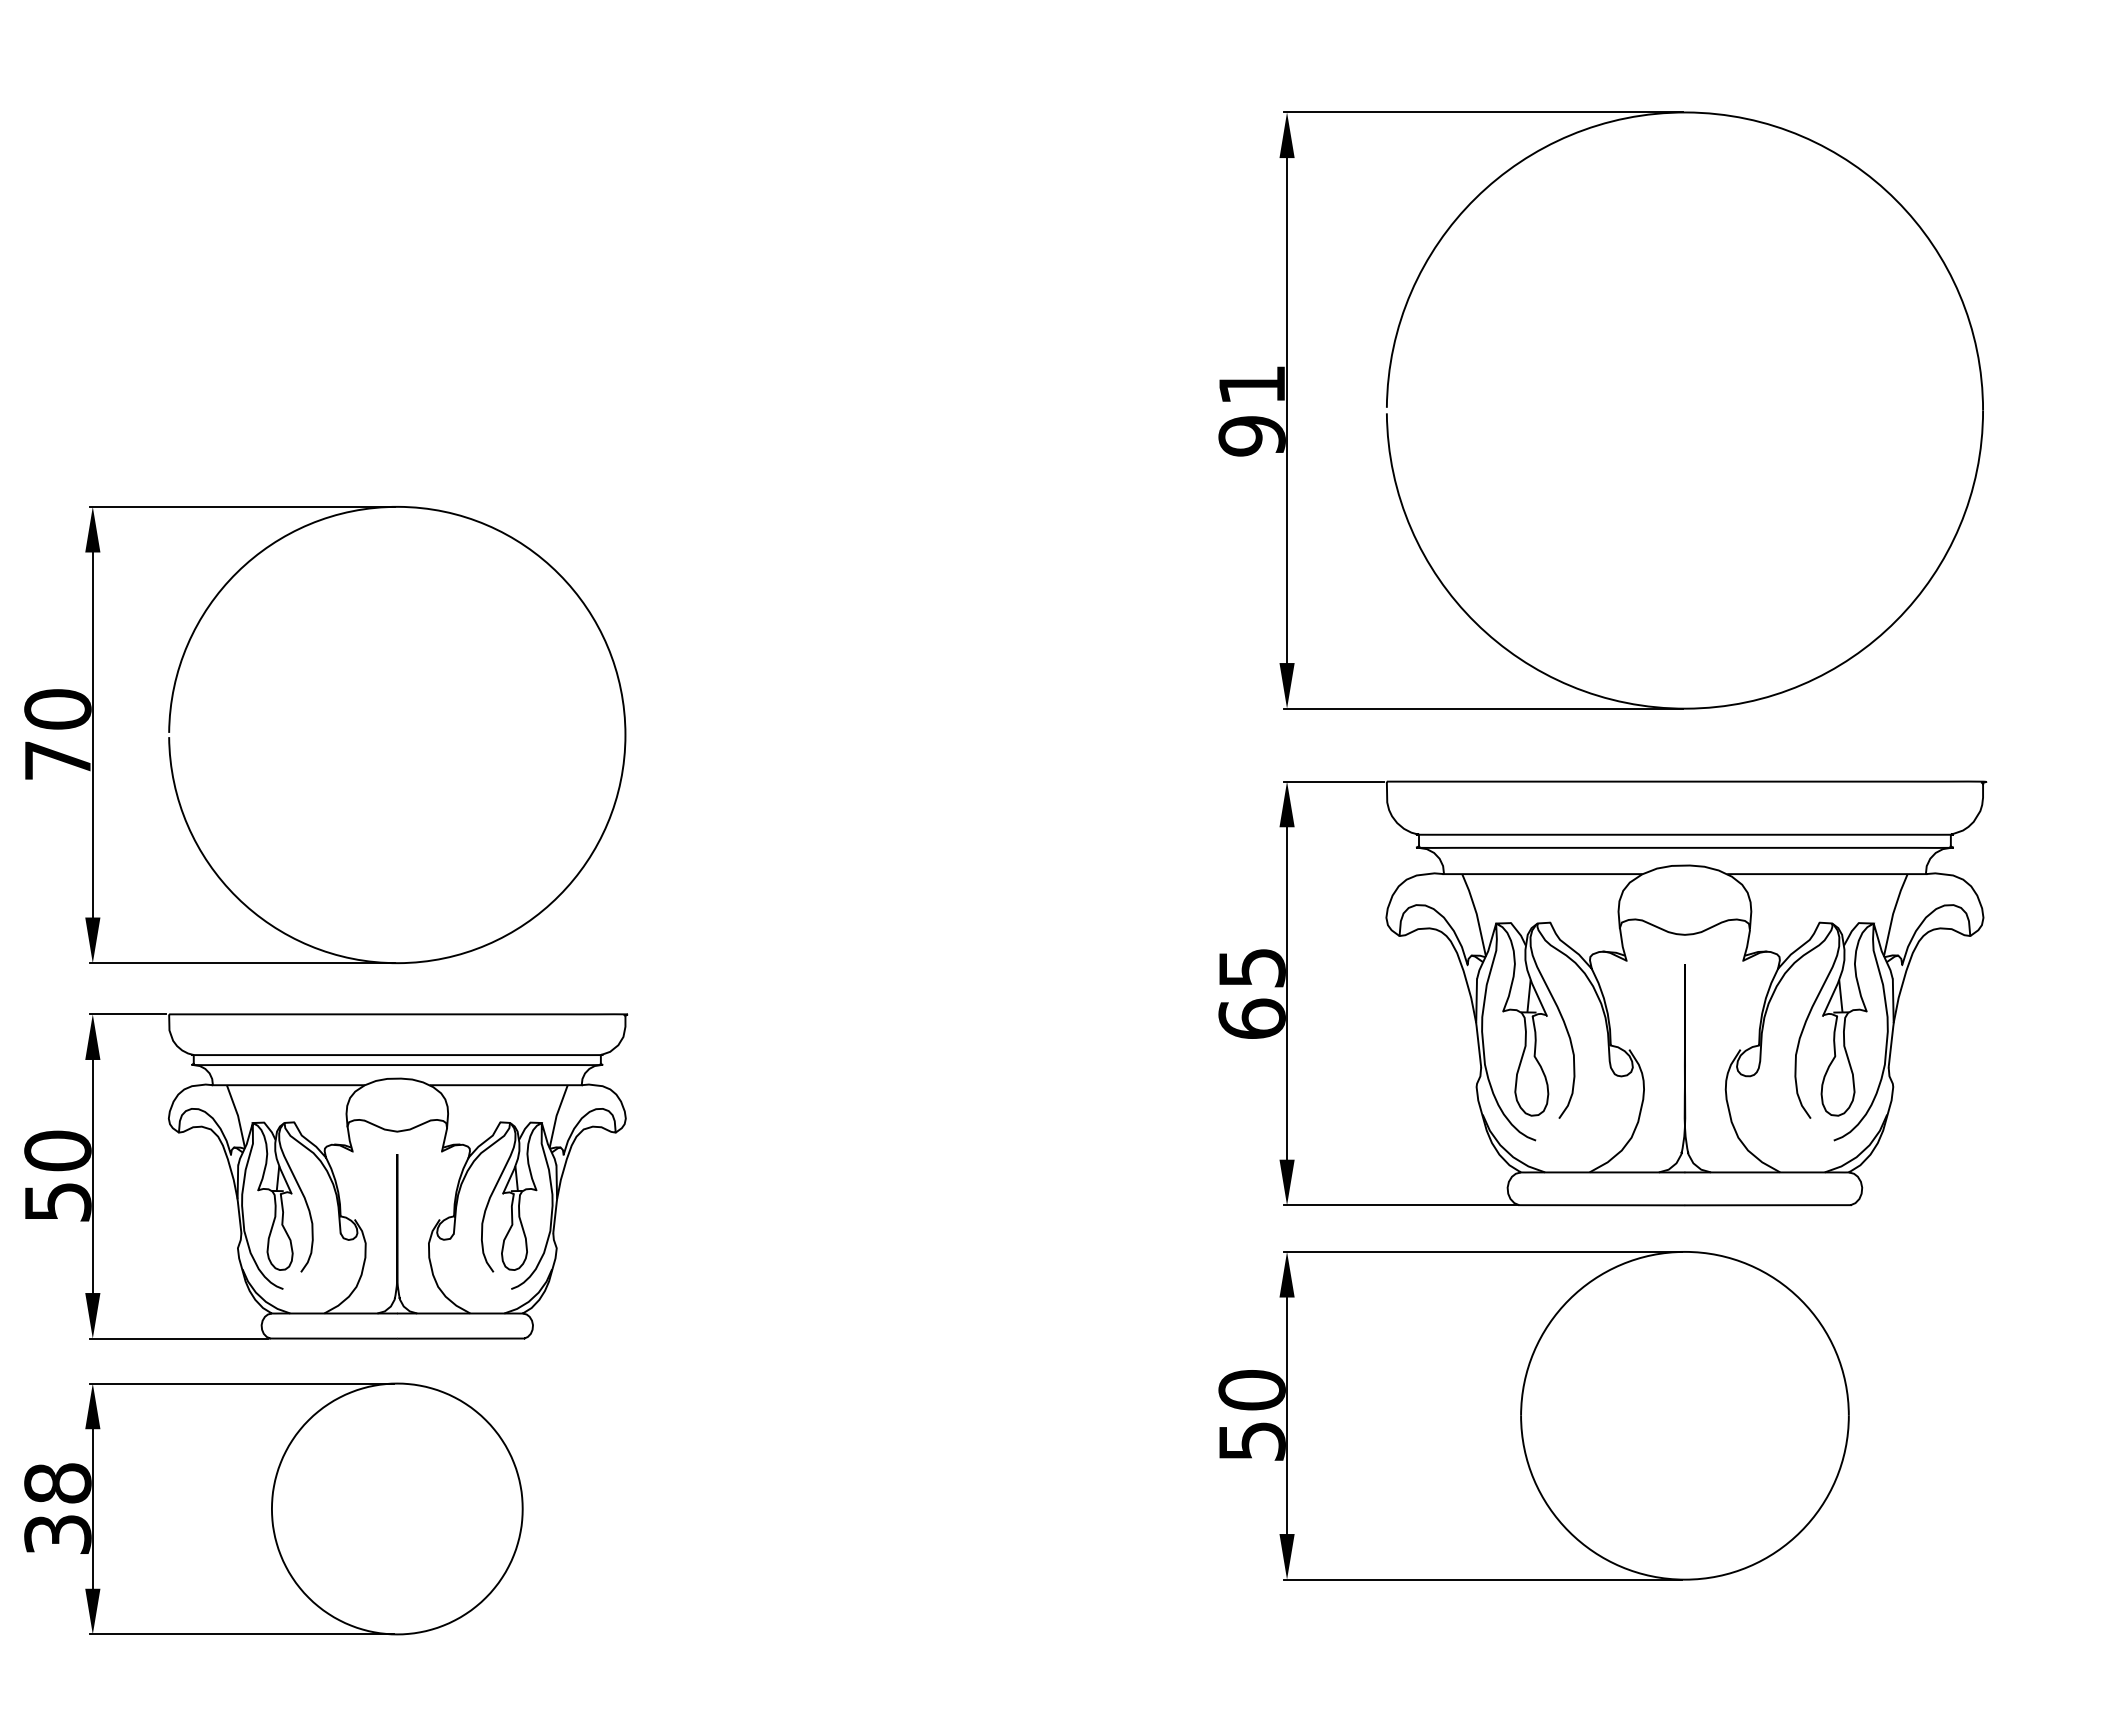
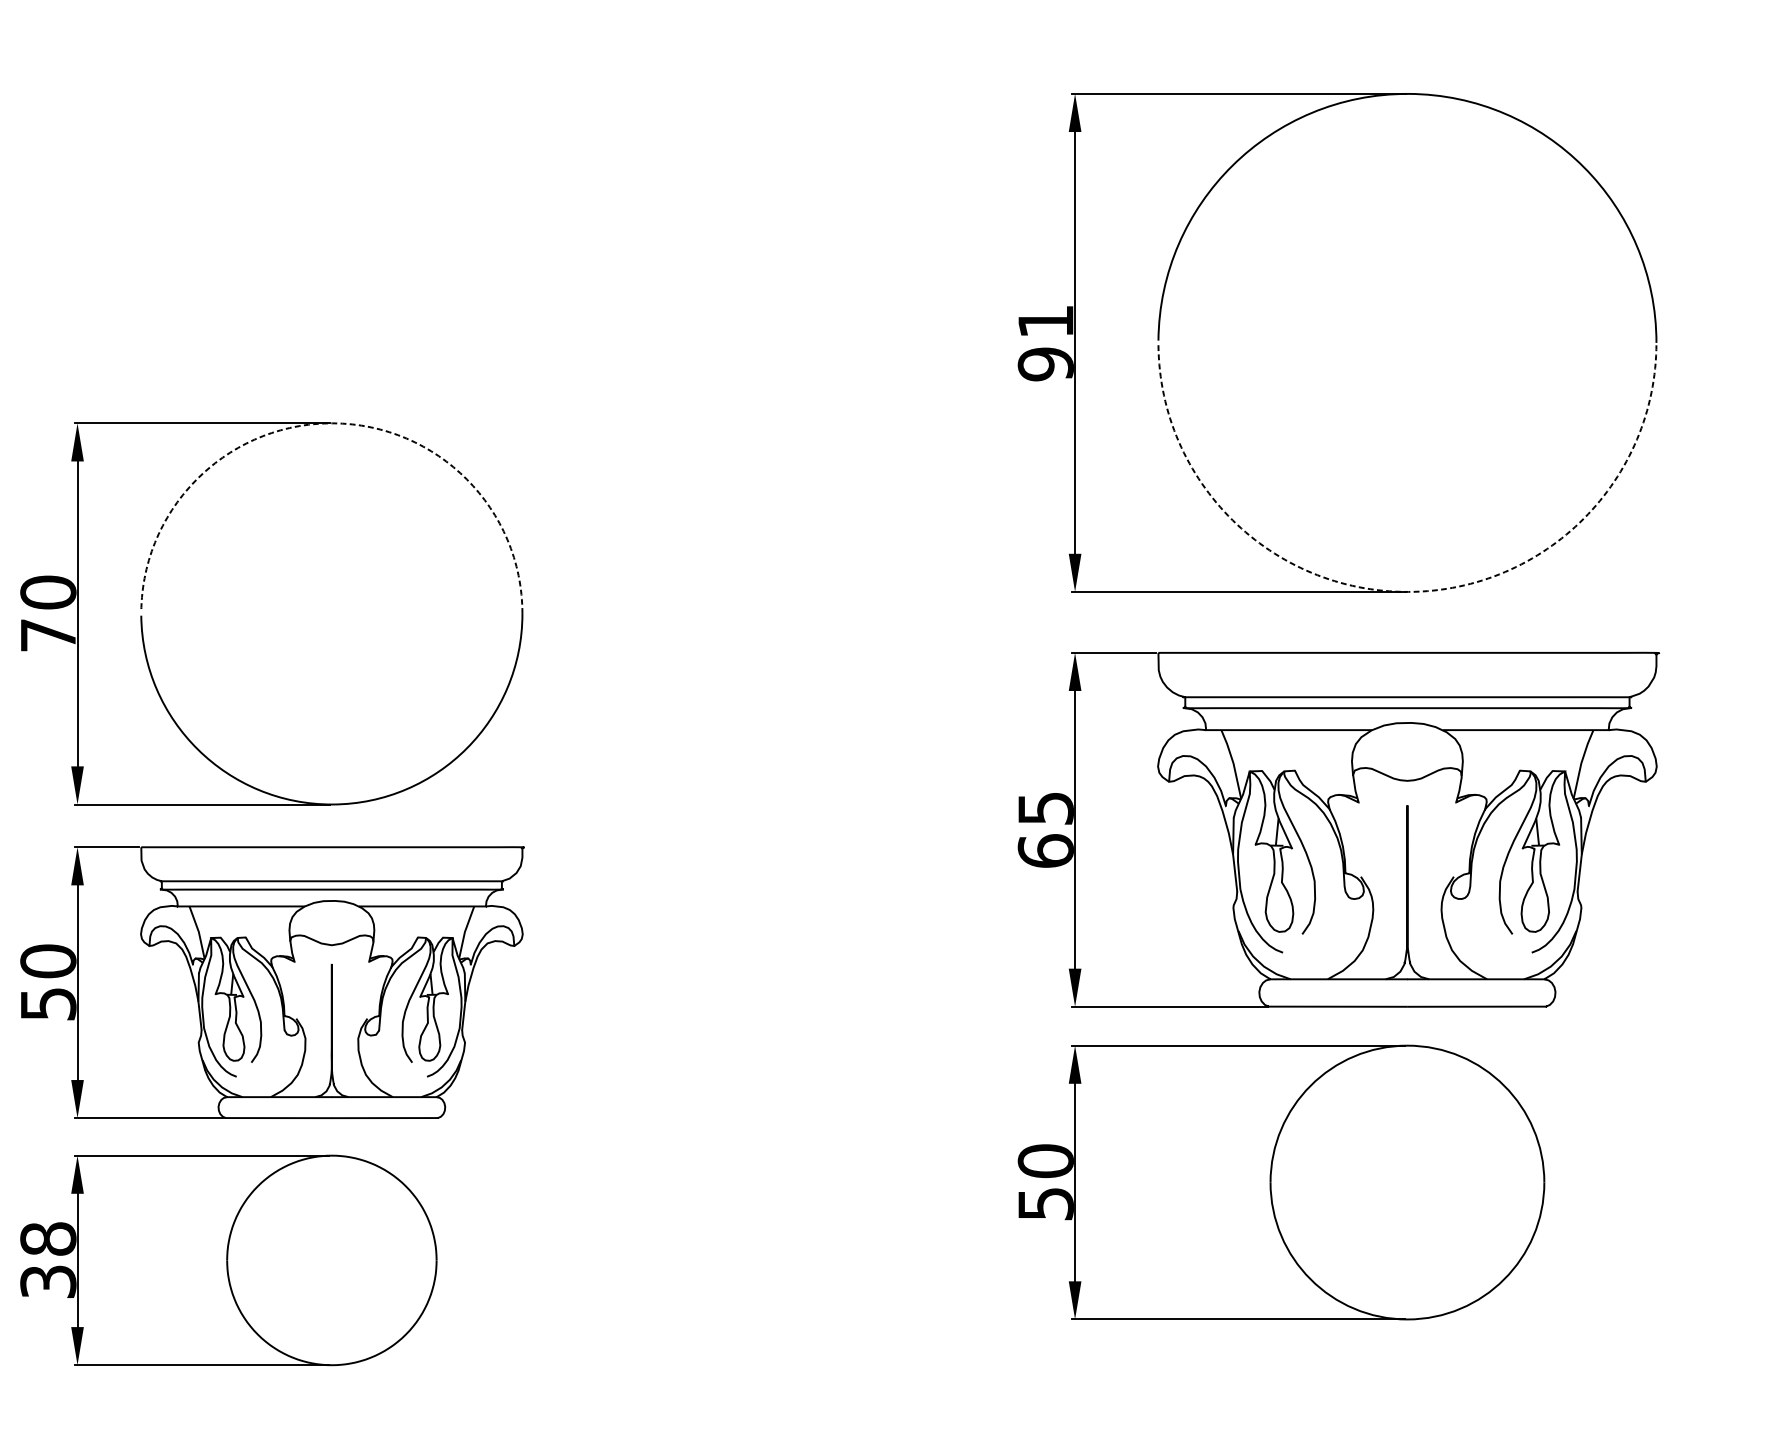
arc: (398, 506) -> (332, 423), solid -> dashed
arc: (1686, 708) -> (1408, 591), solid -> dashed

